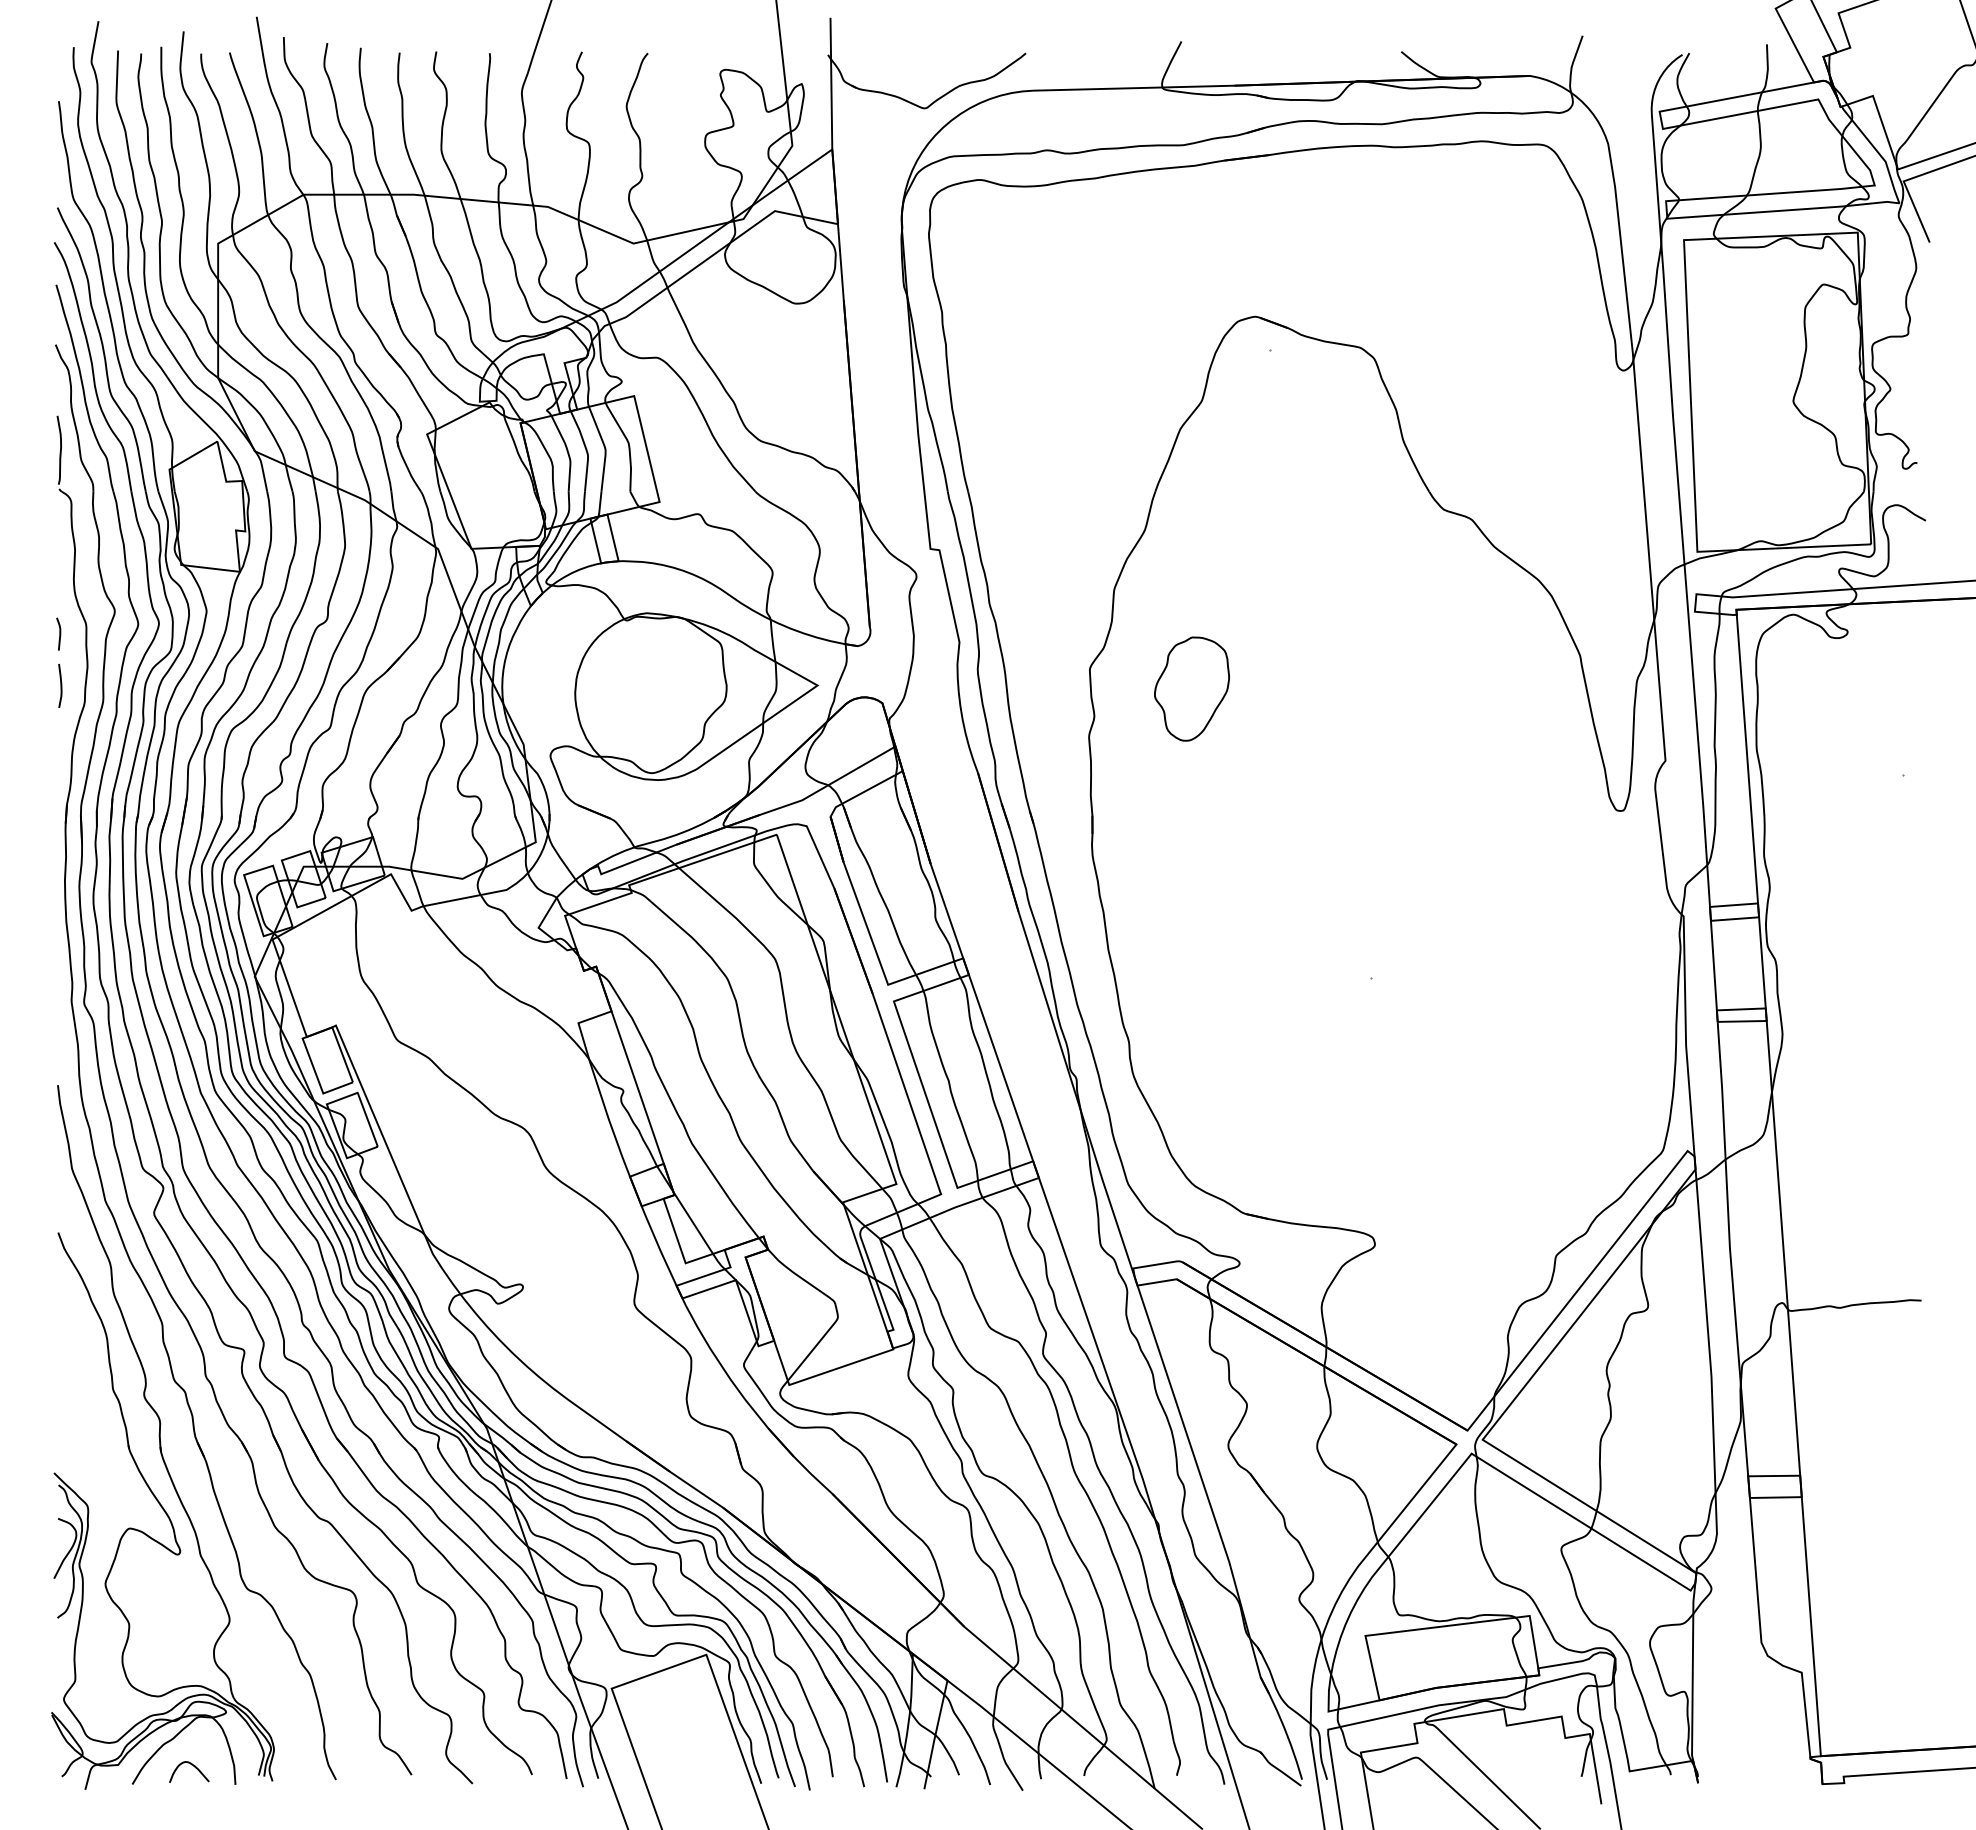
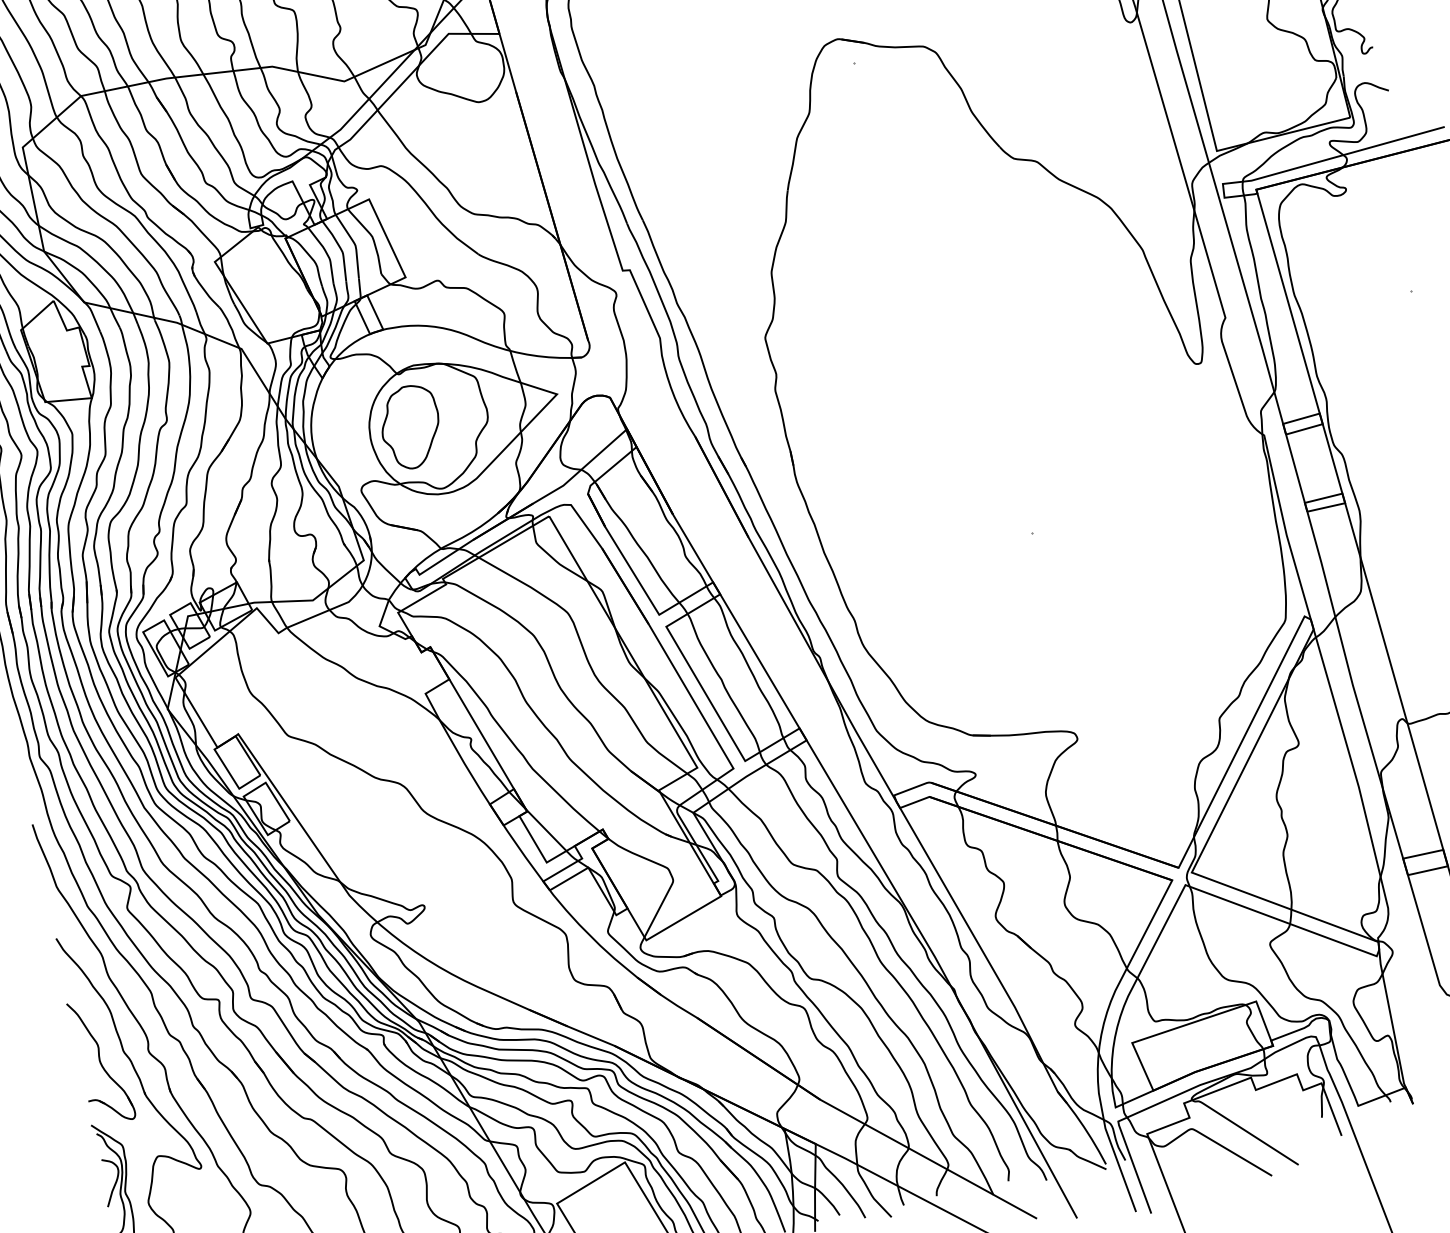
part: (1191, 688) -> (410, 426), moved
part: (83, 1396) -> (101, 1061), added

